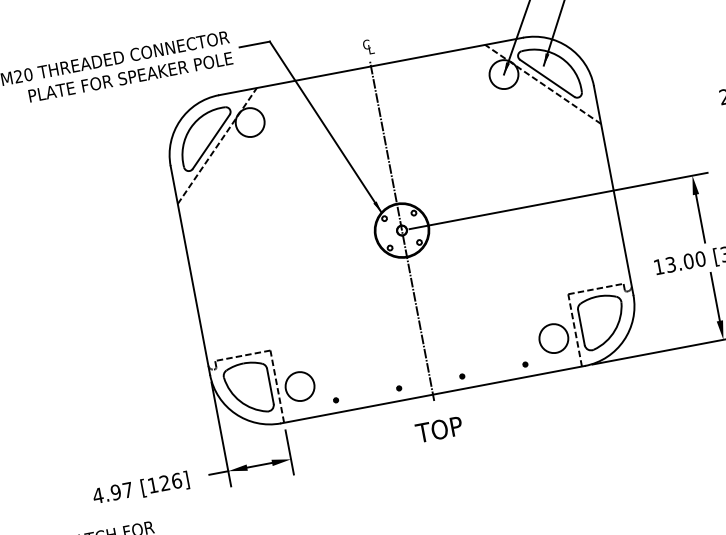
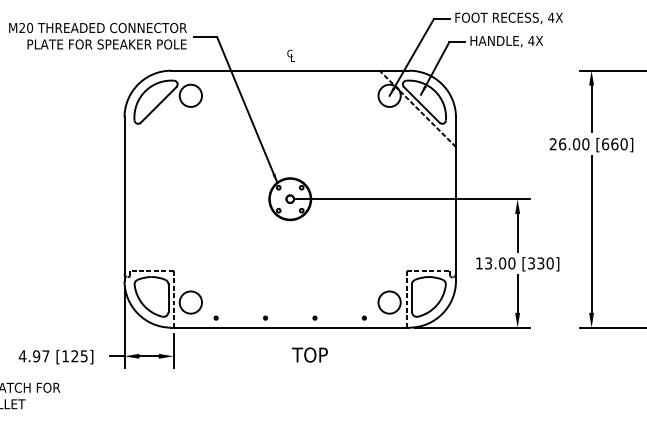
line: (216, 145) -> (162, 108), removed
line: (402, 229) -> (290, 198), removed
text: (438, 429) -> (309, 354), moved
text: (175, 481) -> (83, 356), [126] -> [125]

